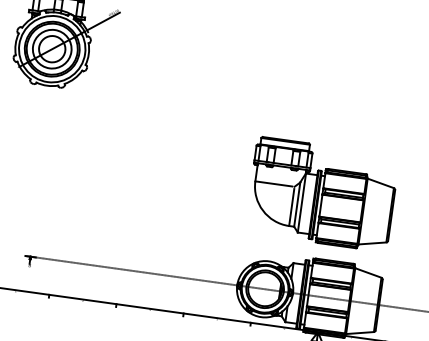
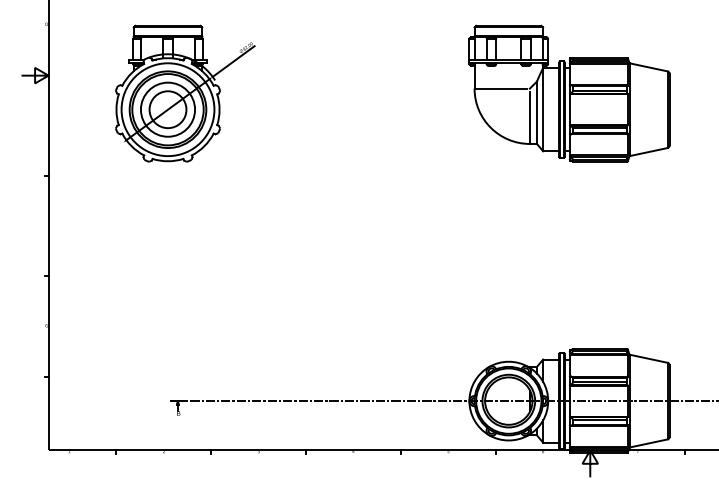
part: (322, 194) -> (569, 93), moved

